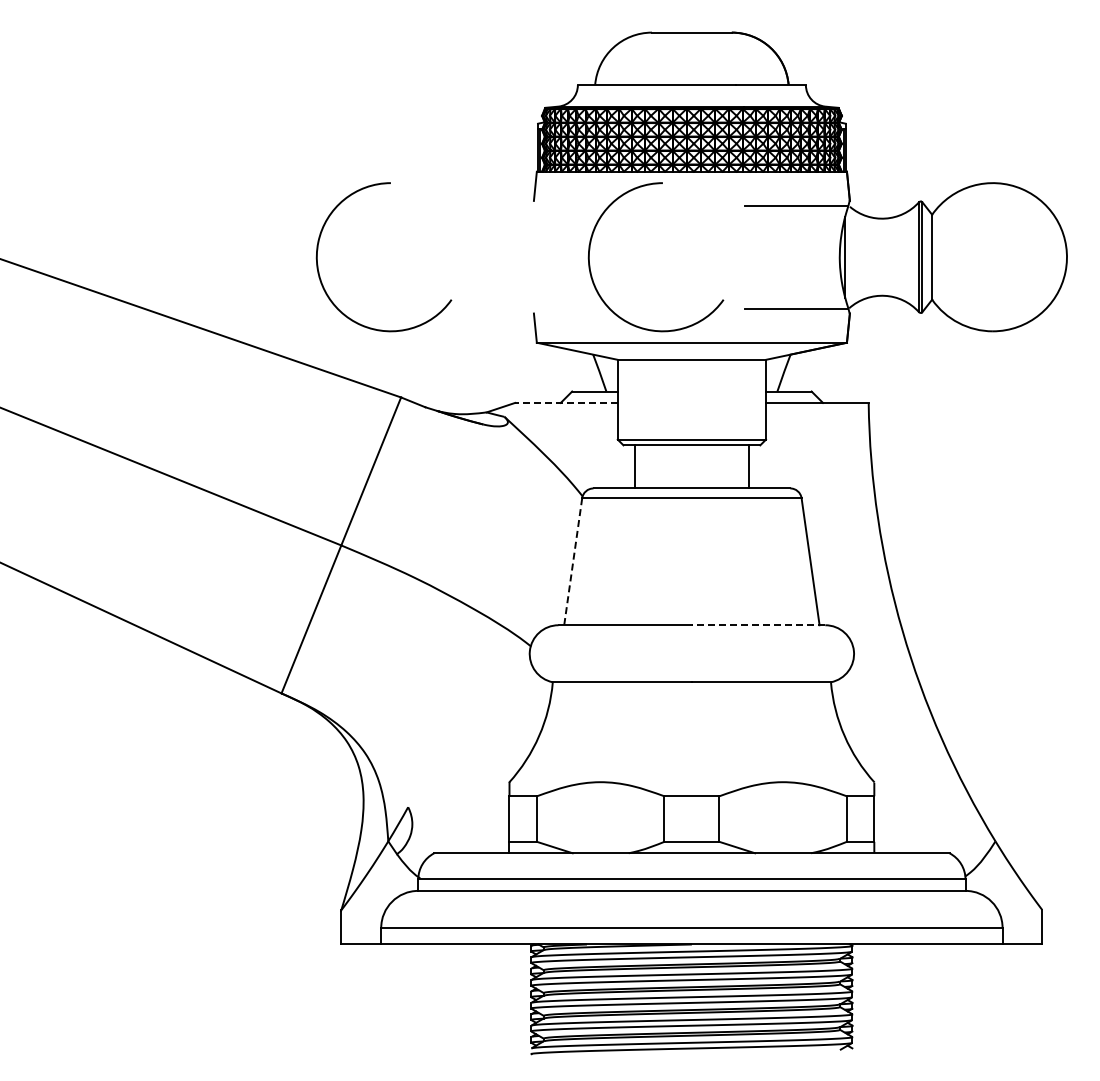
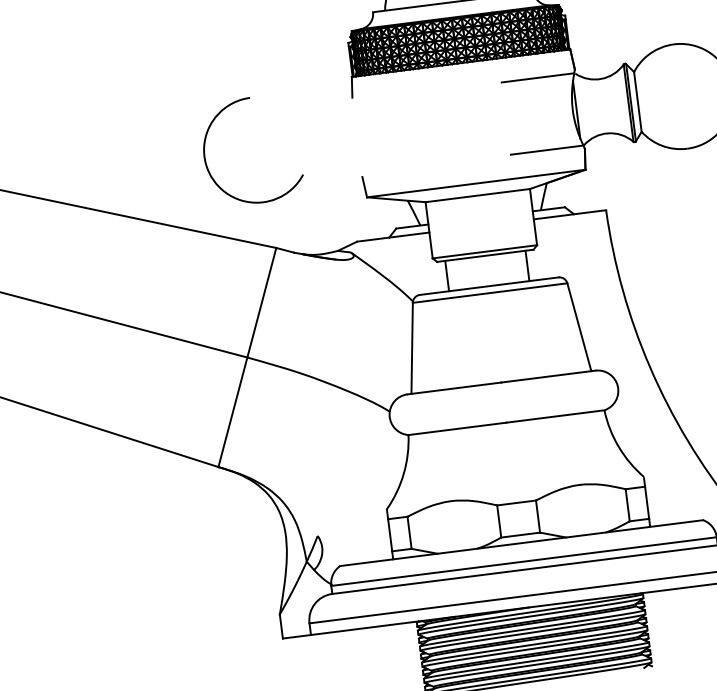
arc: (590, 264) -> (397, 137), removed
line: (565, 402) -> (392, 236), dashed -> solid
line: (573, 562) -> (412, 348), dashed -> solid
line: (758, 625) -> (548, 376), dashed -> solid

